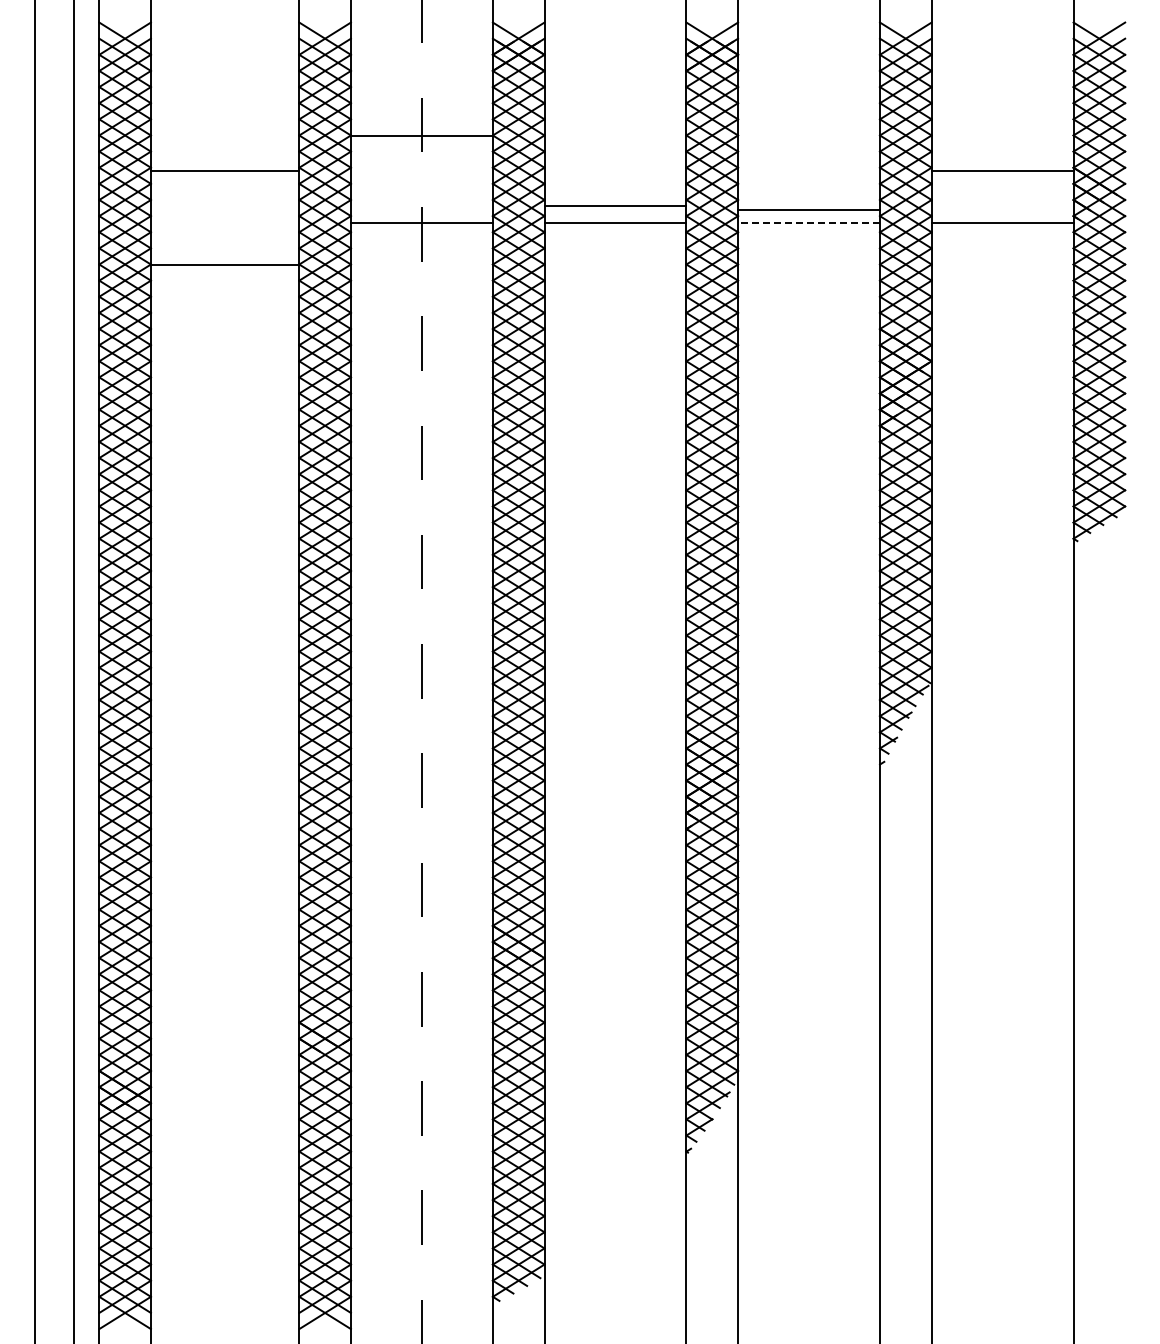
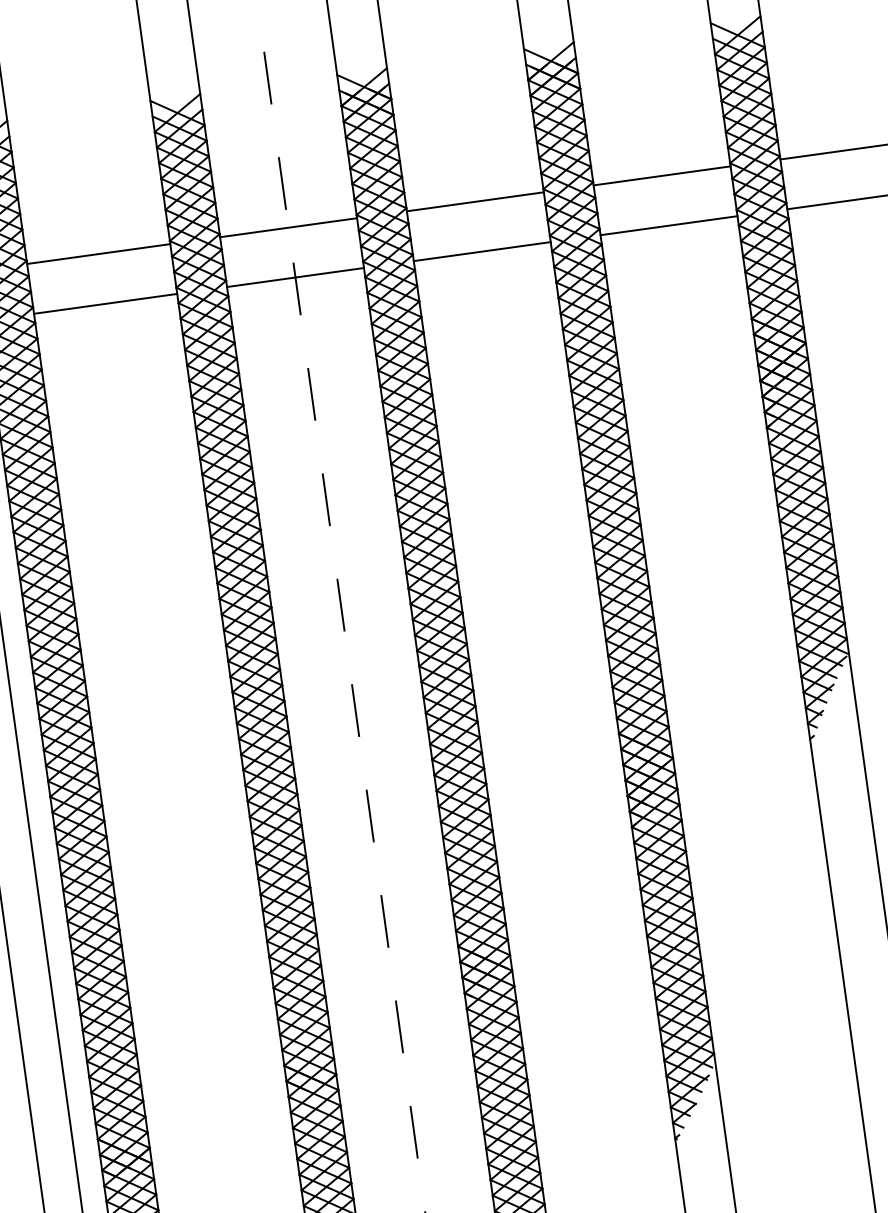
line: (421, 135) -> (288, 227), moved
line: (615, 205) -> (475, 201), moved
line: (809, 209) -> (662, 175), moved
line: (809, 222) -> (669, 225), dashed -> solid
line: (224, 264) -> (105, 303), moved

